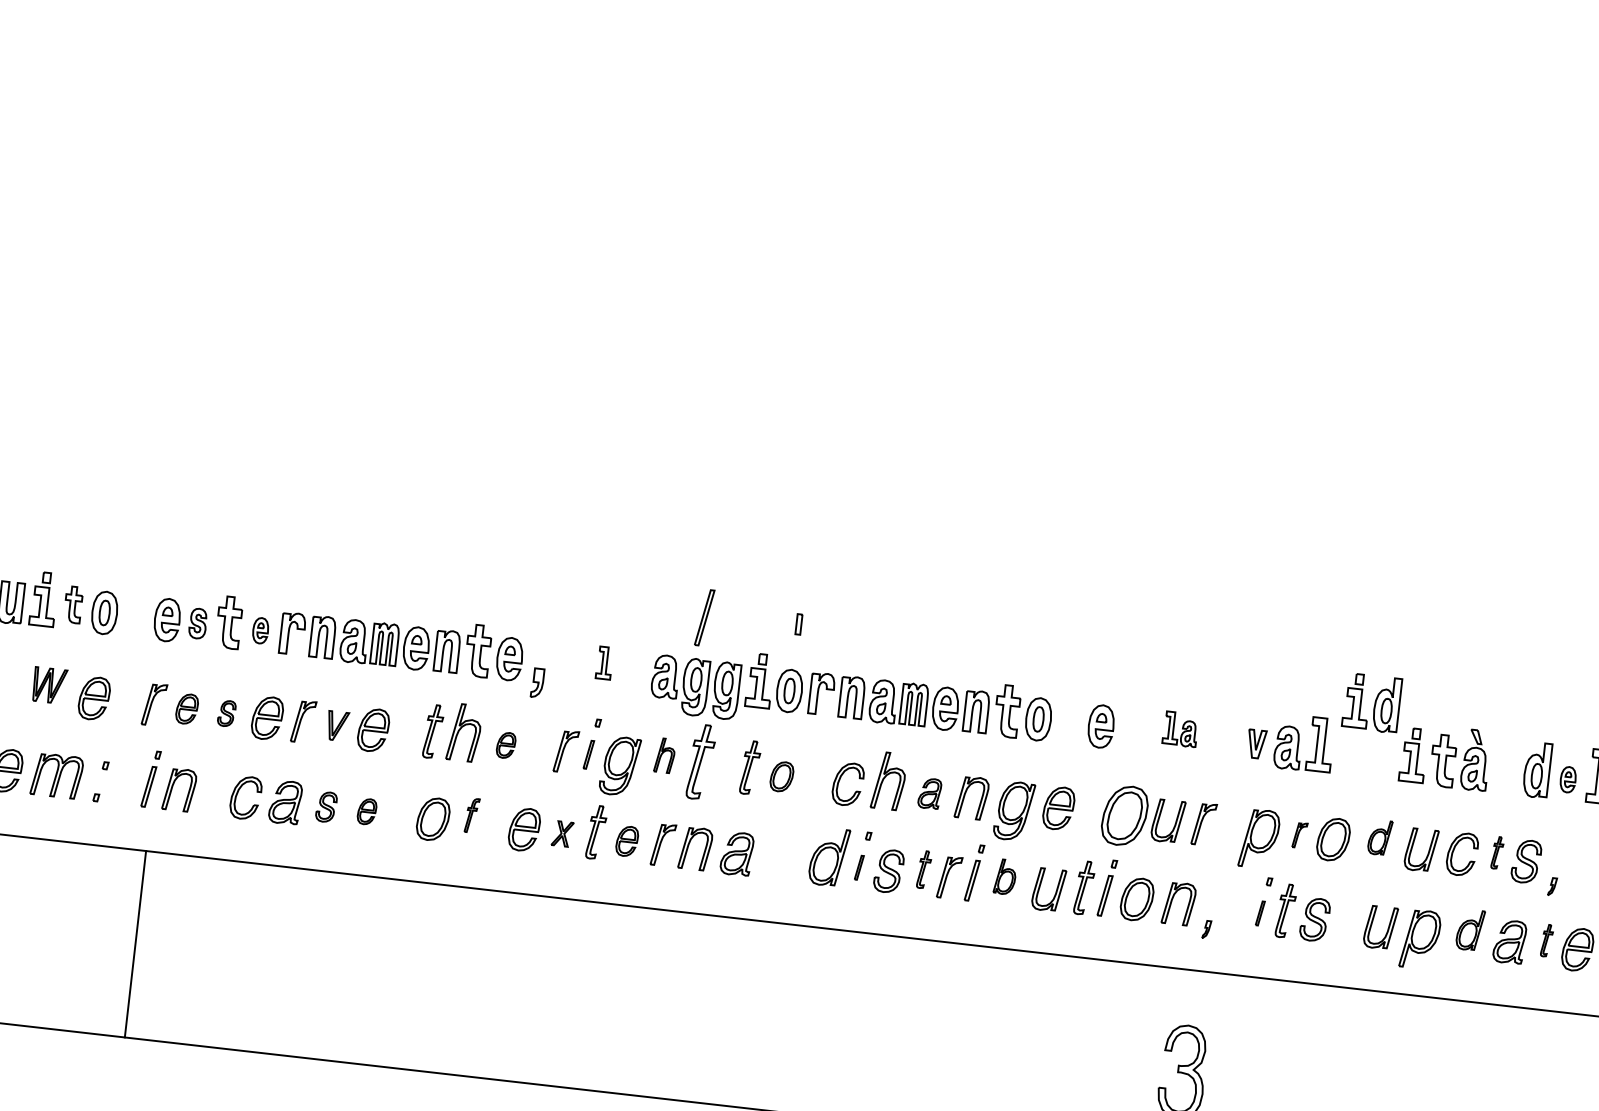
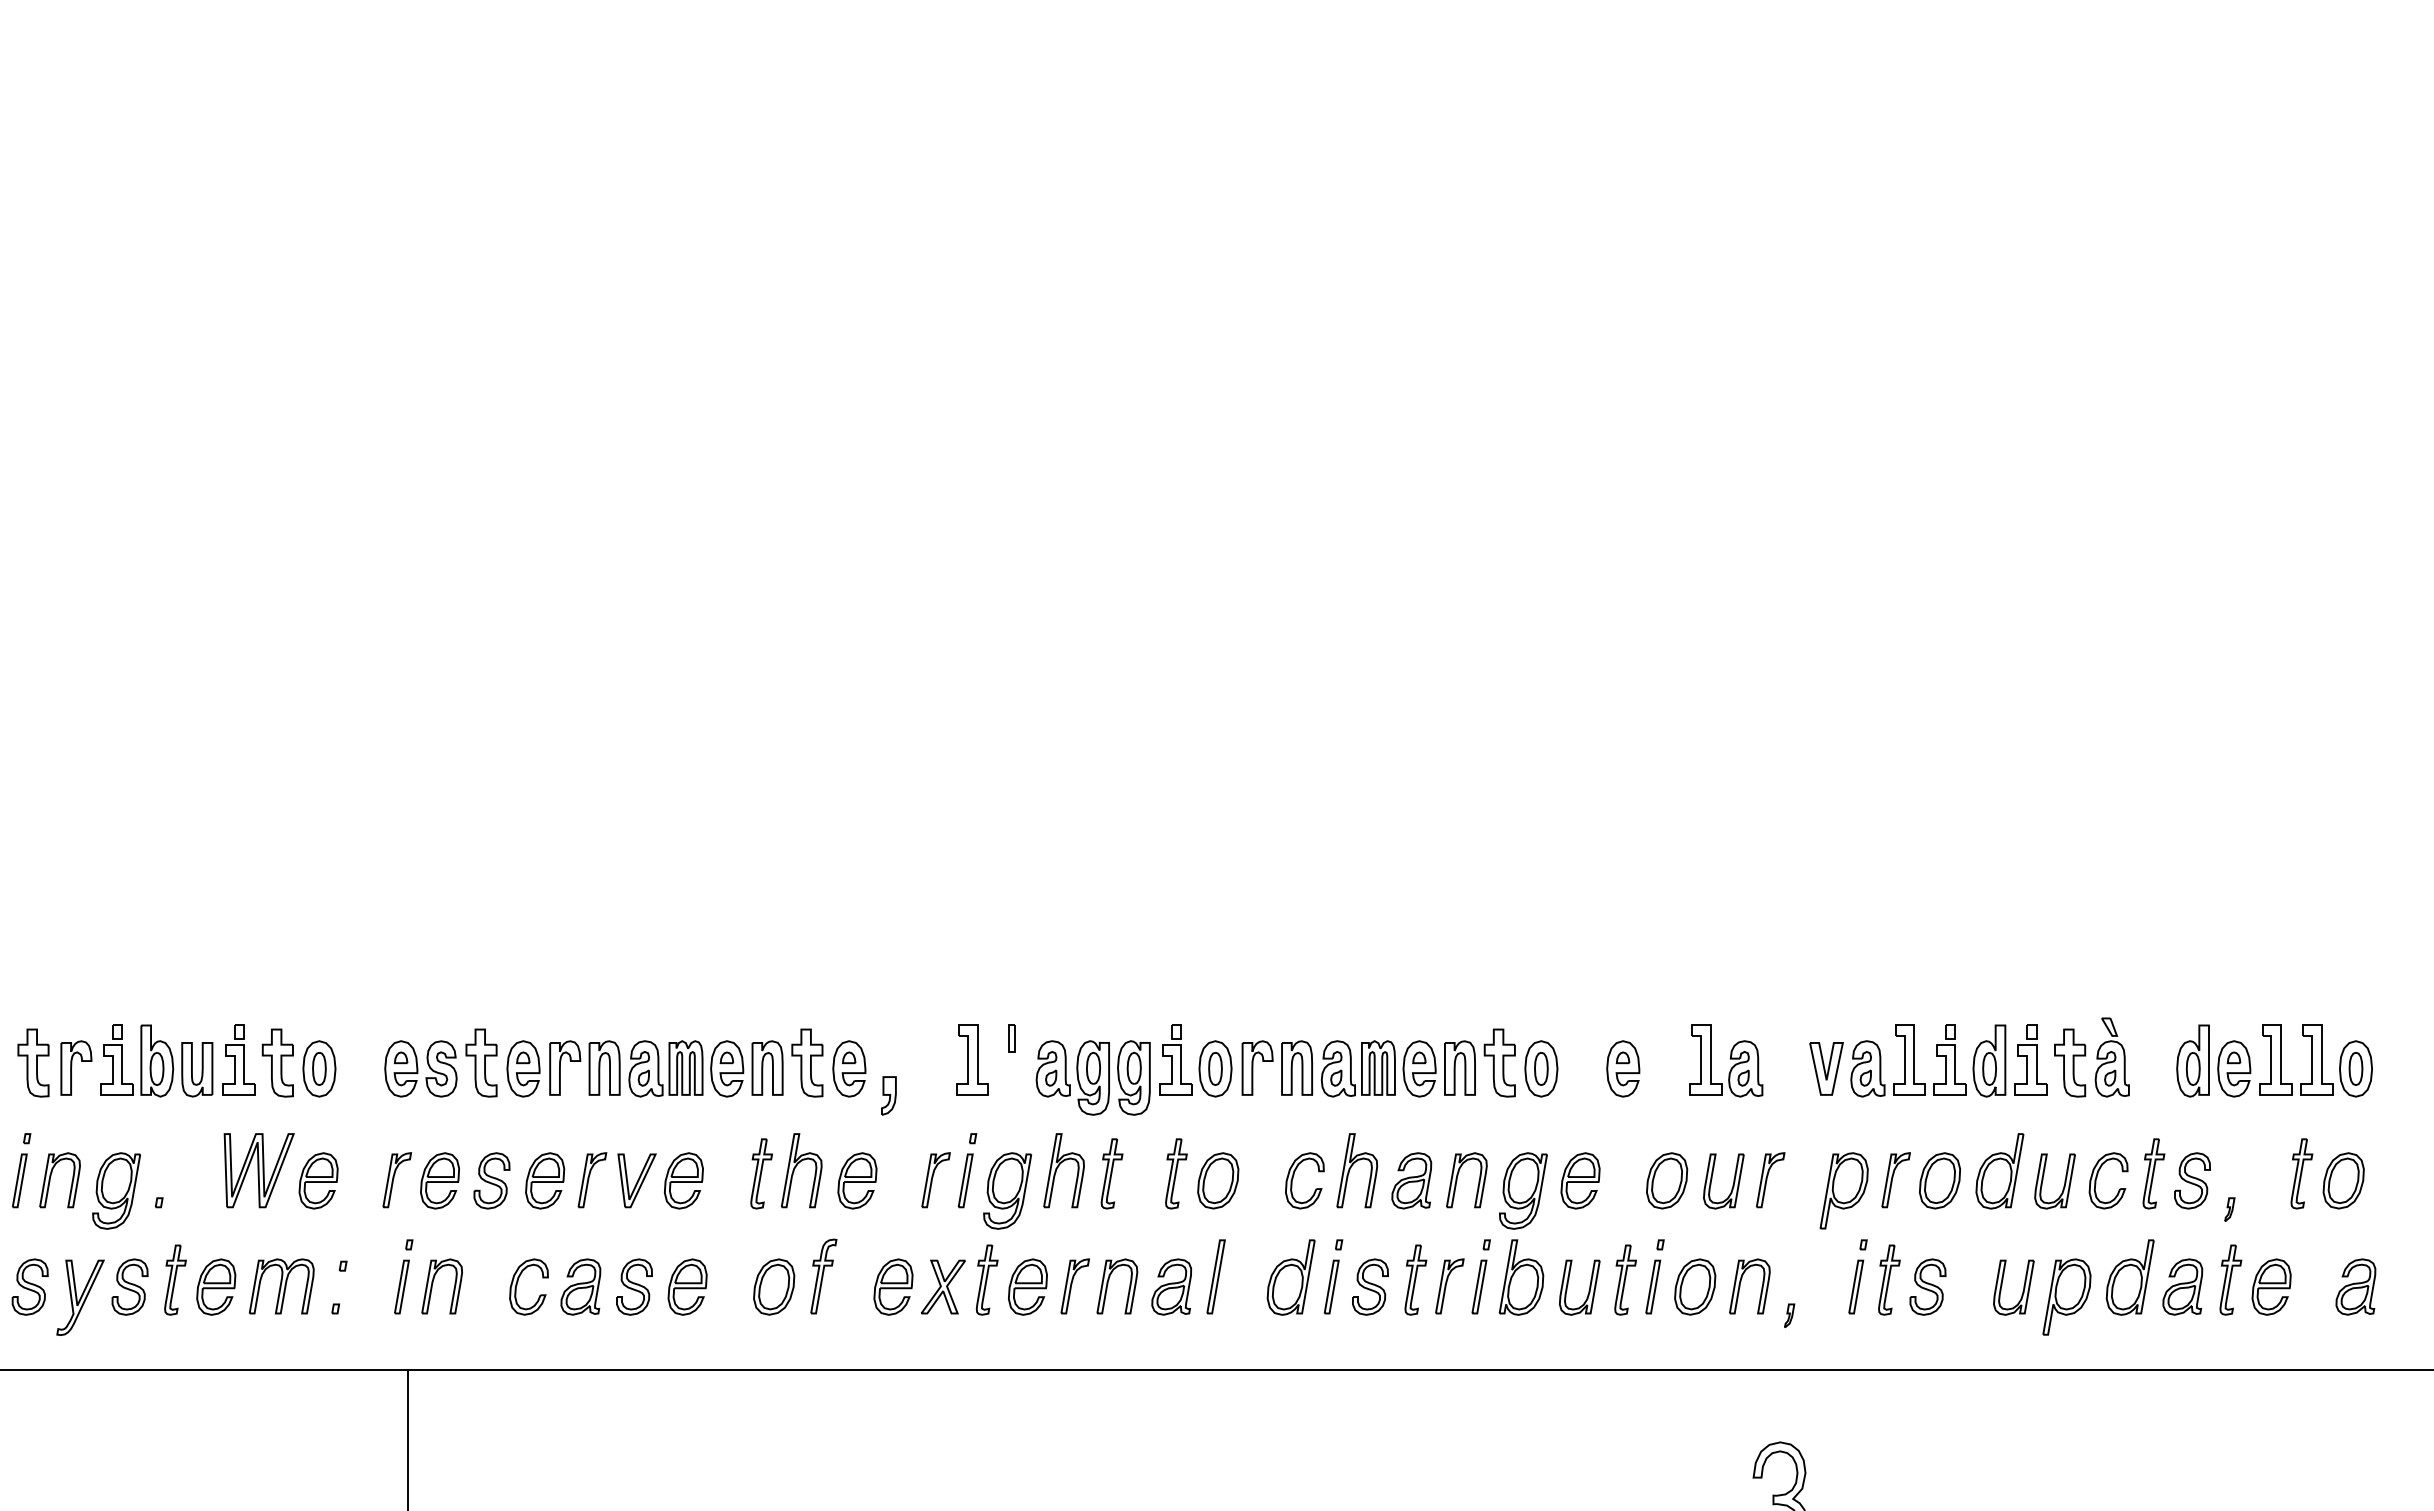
part: (73, 604) -> (277, 1062), size x1.43
part: (704, 617) -> (1215, 1276), moved
part: (198, 623) -> (441, 1068), size x1.43
part: (798, 624) -> (1011, 1038), moved
part: (260, 630) -> (523, 1068), size x1.67
part: (604, 662) -> (972, 1059), size x1.67
part: (49, 685) -> (258, 1170), size x1.67
part: (1371, 702) -> (1969, 1060), moved
part: (186, 708) -> (439, 1180), size x1.43
part: (226, 713) -> (491, 1180), size x1.67
part: (337, 725) -> (636, 1180), size x1.43
part: (1180, 729) -> (1726, 1060), size x1.67
part: (1256, 743) -> (1826, 1068), size x1.43
part: (506, 745) -> (857, 1180), size x1.67
part: (588, 754) -> (965, 1180), size x1.43
part: (664, 755) -> (1063, 1170), size x1.67
part: (700, 761) -> (1111, 1173), size x0.71
part: (782, 776) -> (1218, 1180), size x1.43
part: (1568, 779) -> (2234, 1068), size x1.67
part: (929, 793) -> (1411, 1180), size x1.43
part: (326, 806) -> (634, 1286), size x1.43
part: (367, 811) -> (687, 1286), size x1.67
part: (471, 815) -> (823, 1276), size x1.67
part: (1125, 815) -> (1667, 1180), size x0.71
part: (562, 833) -> (943, 1286), size x1.67
part: (1299, 835) -> (1895, 1180), size x1.67
part: (1379, 837) -> (1999, 1171), size x1.67
part: (626, 840) -> (1027, 1286), size x1.43
part: (1497, 852) -> (2153, 1173), size x1.67
part: (859, 867) -> (1331, 1286), size x1.67
part: (924, 869) -> (1415, 1279), size x1.43
part: (1005, 877) -> (1521, 1277), size x1.67
part: (1260, 913) -> (1856, 1286), size x1.67
part: (1469, 929) -> (2129, 1277), size x1.43
part: (1546, 940) -> (2230, 1279), size x1.67

